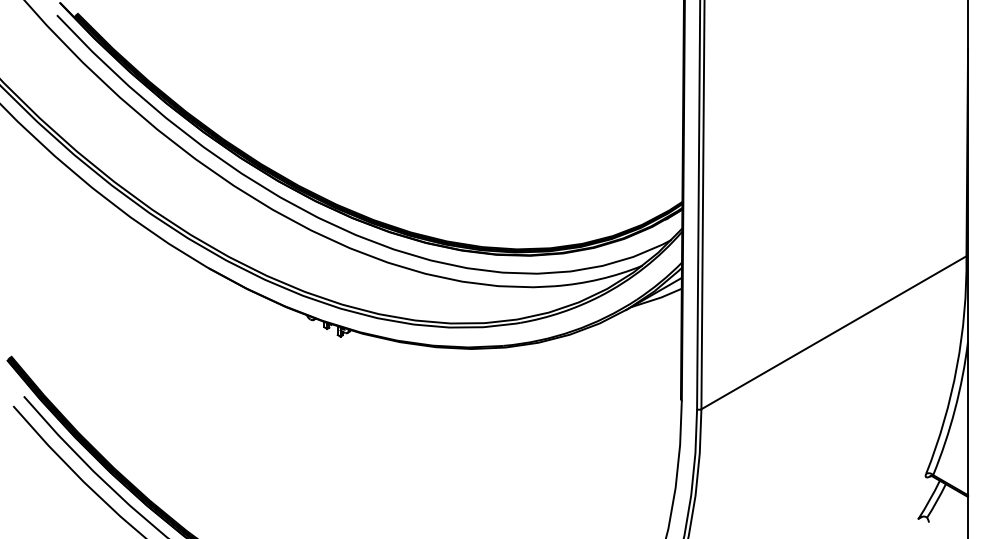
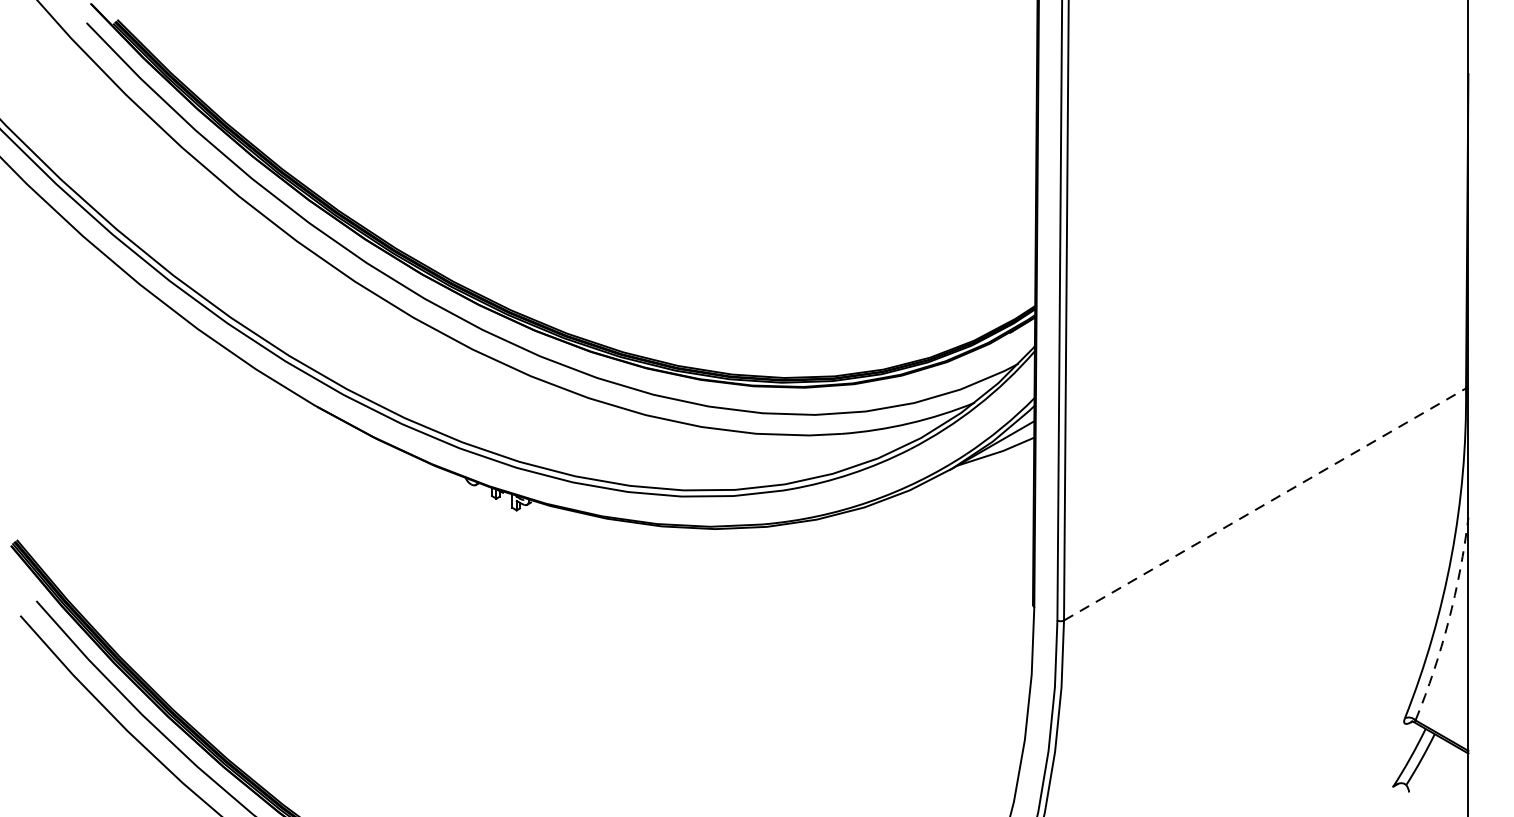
line: (834, 332) -> (1265, 504), solid -> dashed
arc: (955, 409) -> (1449, 620), solid -> dashed

